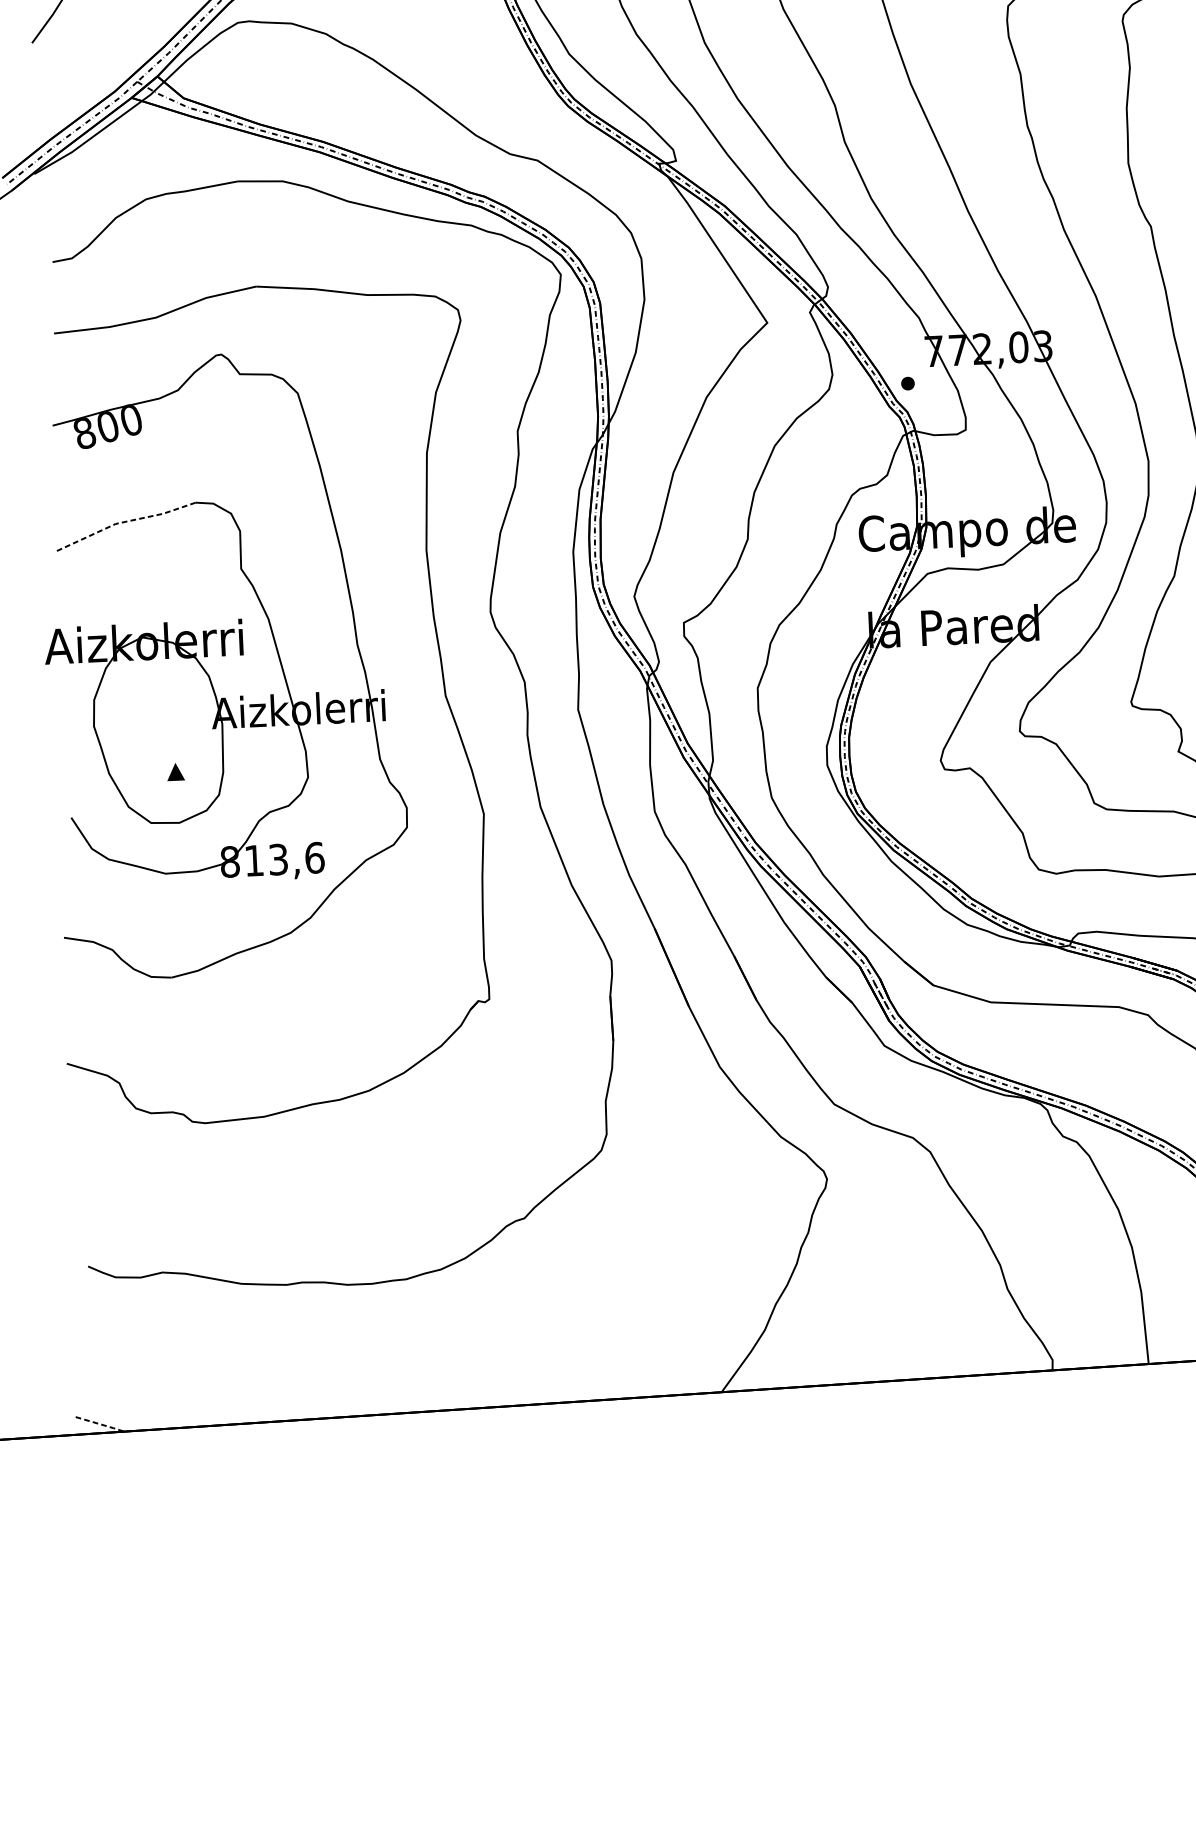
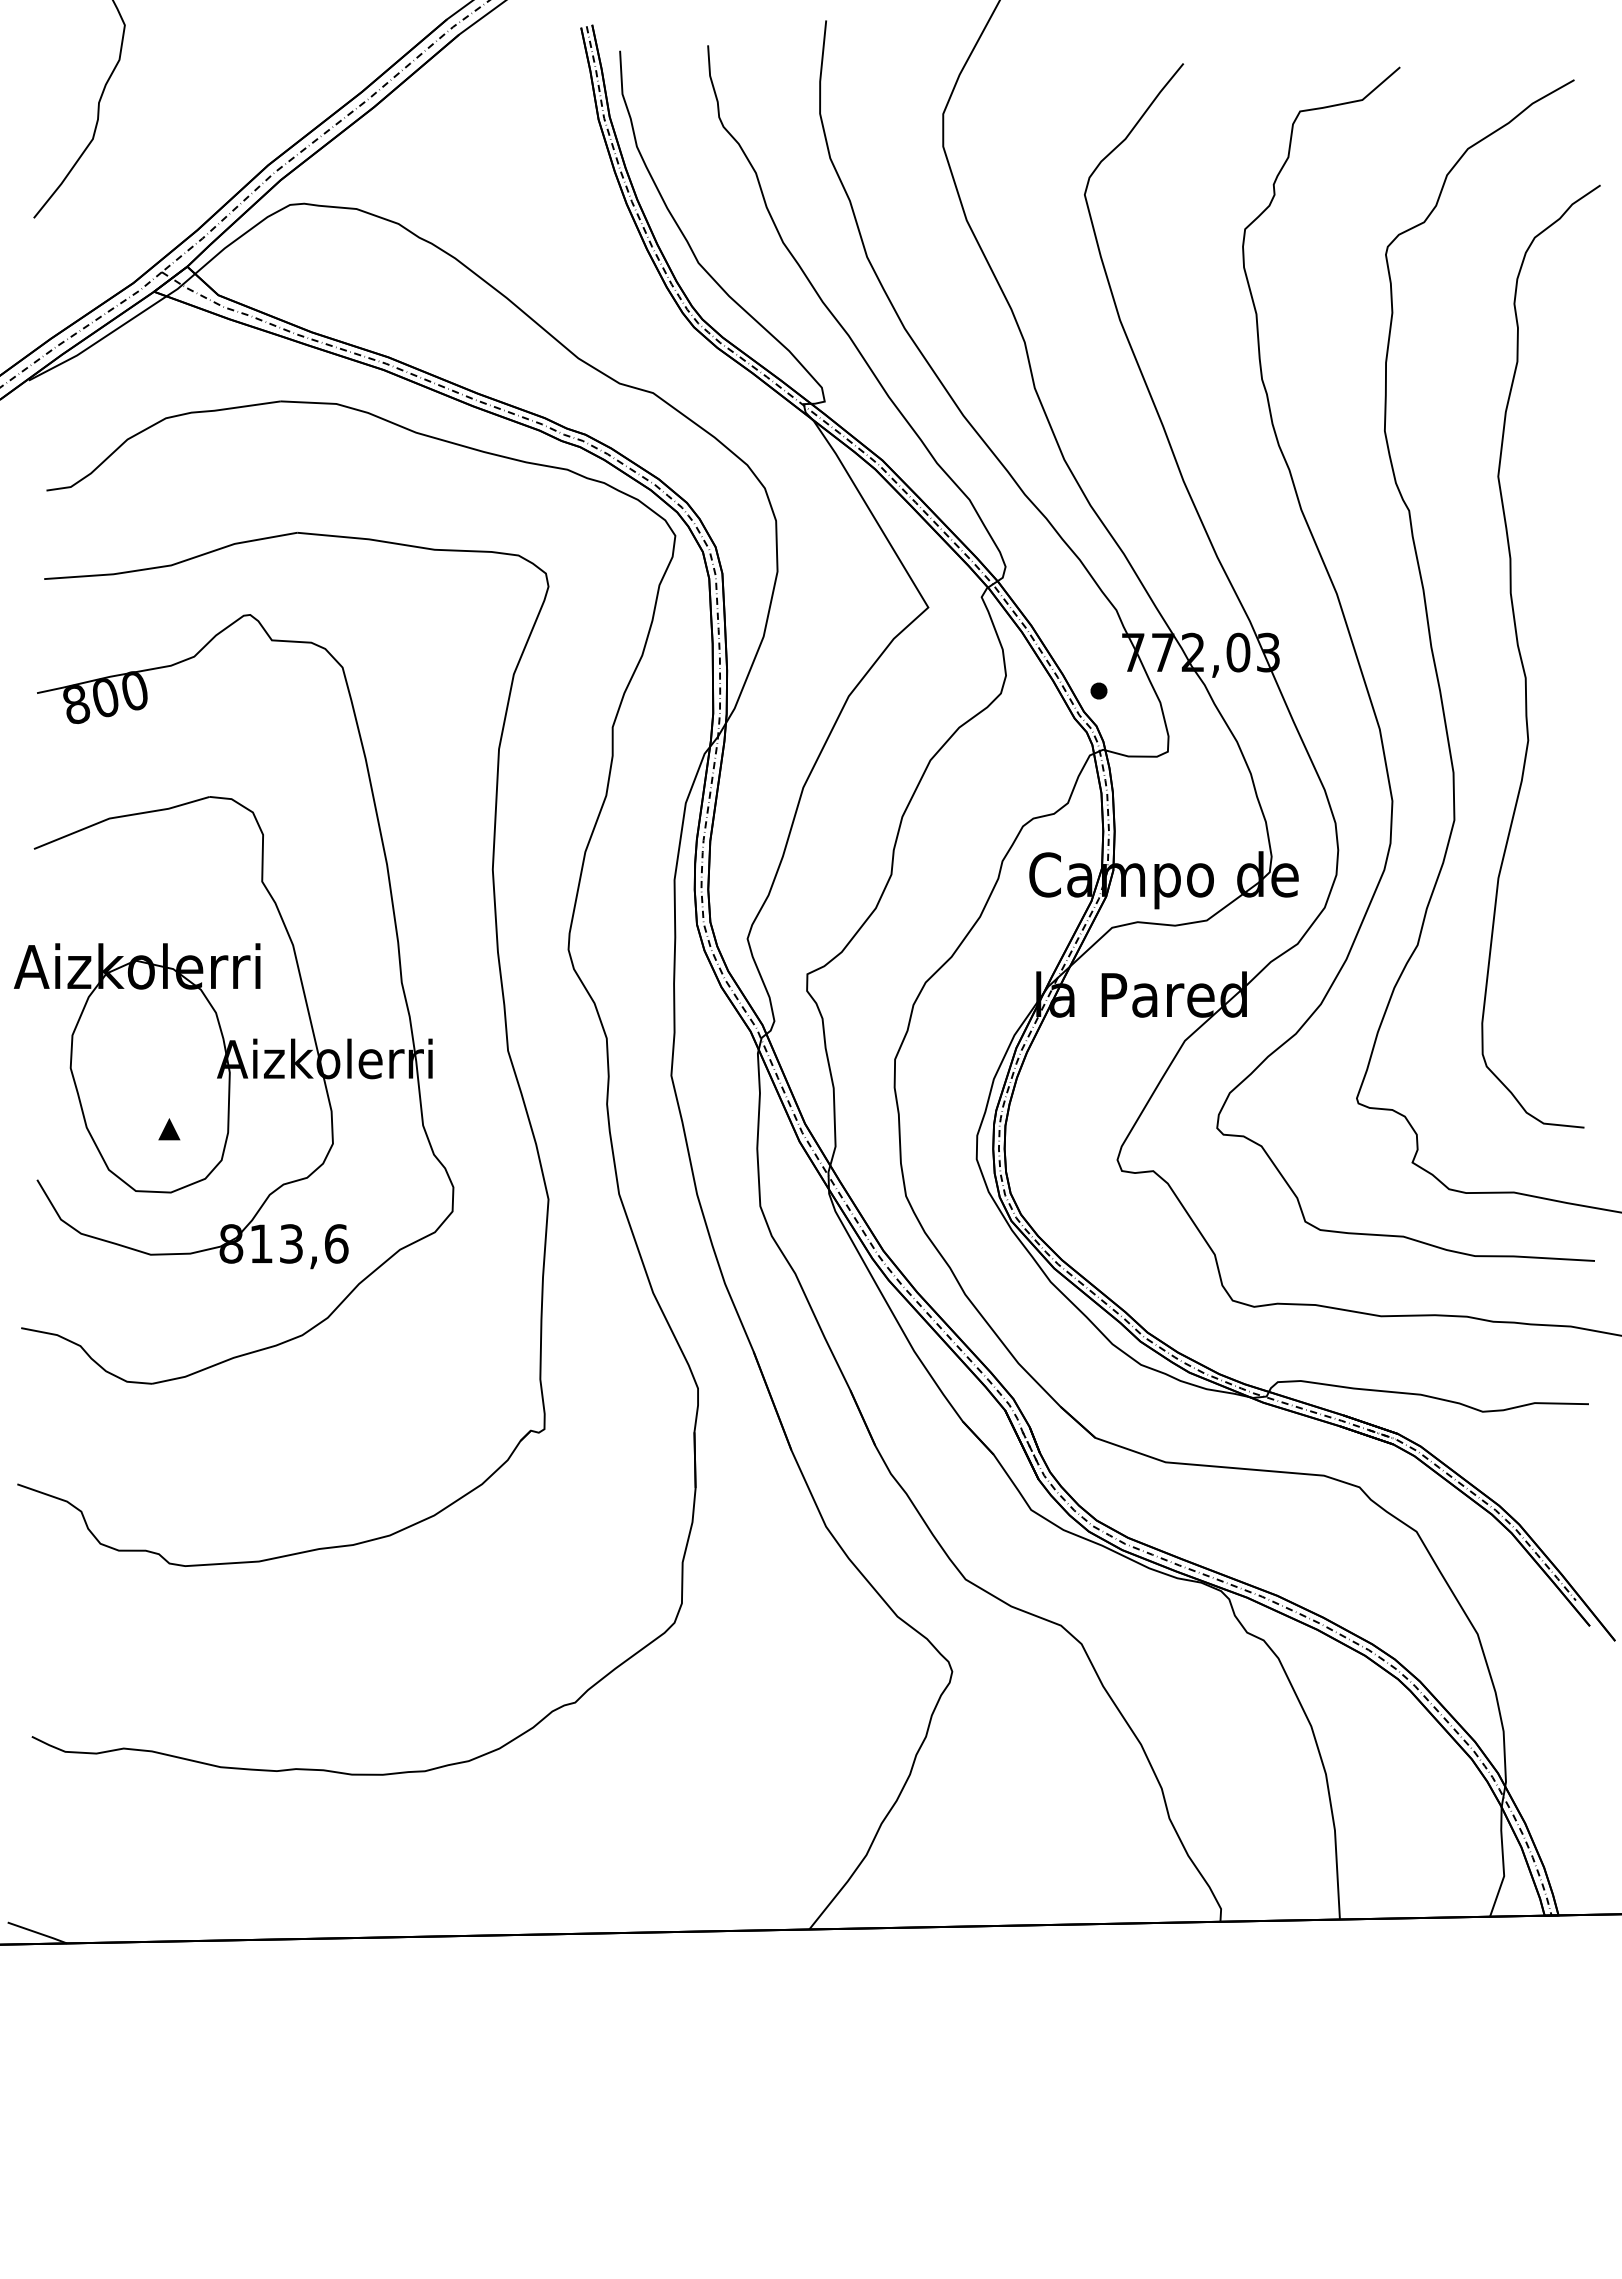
line: (123, 521) -> (119, 816), dashed -> solid
line: (100, 1424) -> (38, 1933), dashed -> solid

